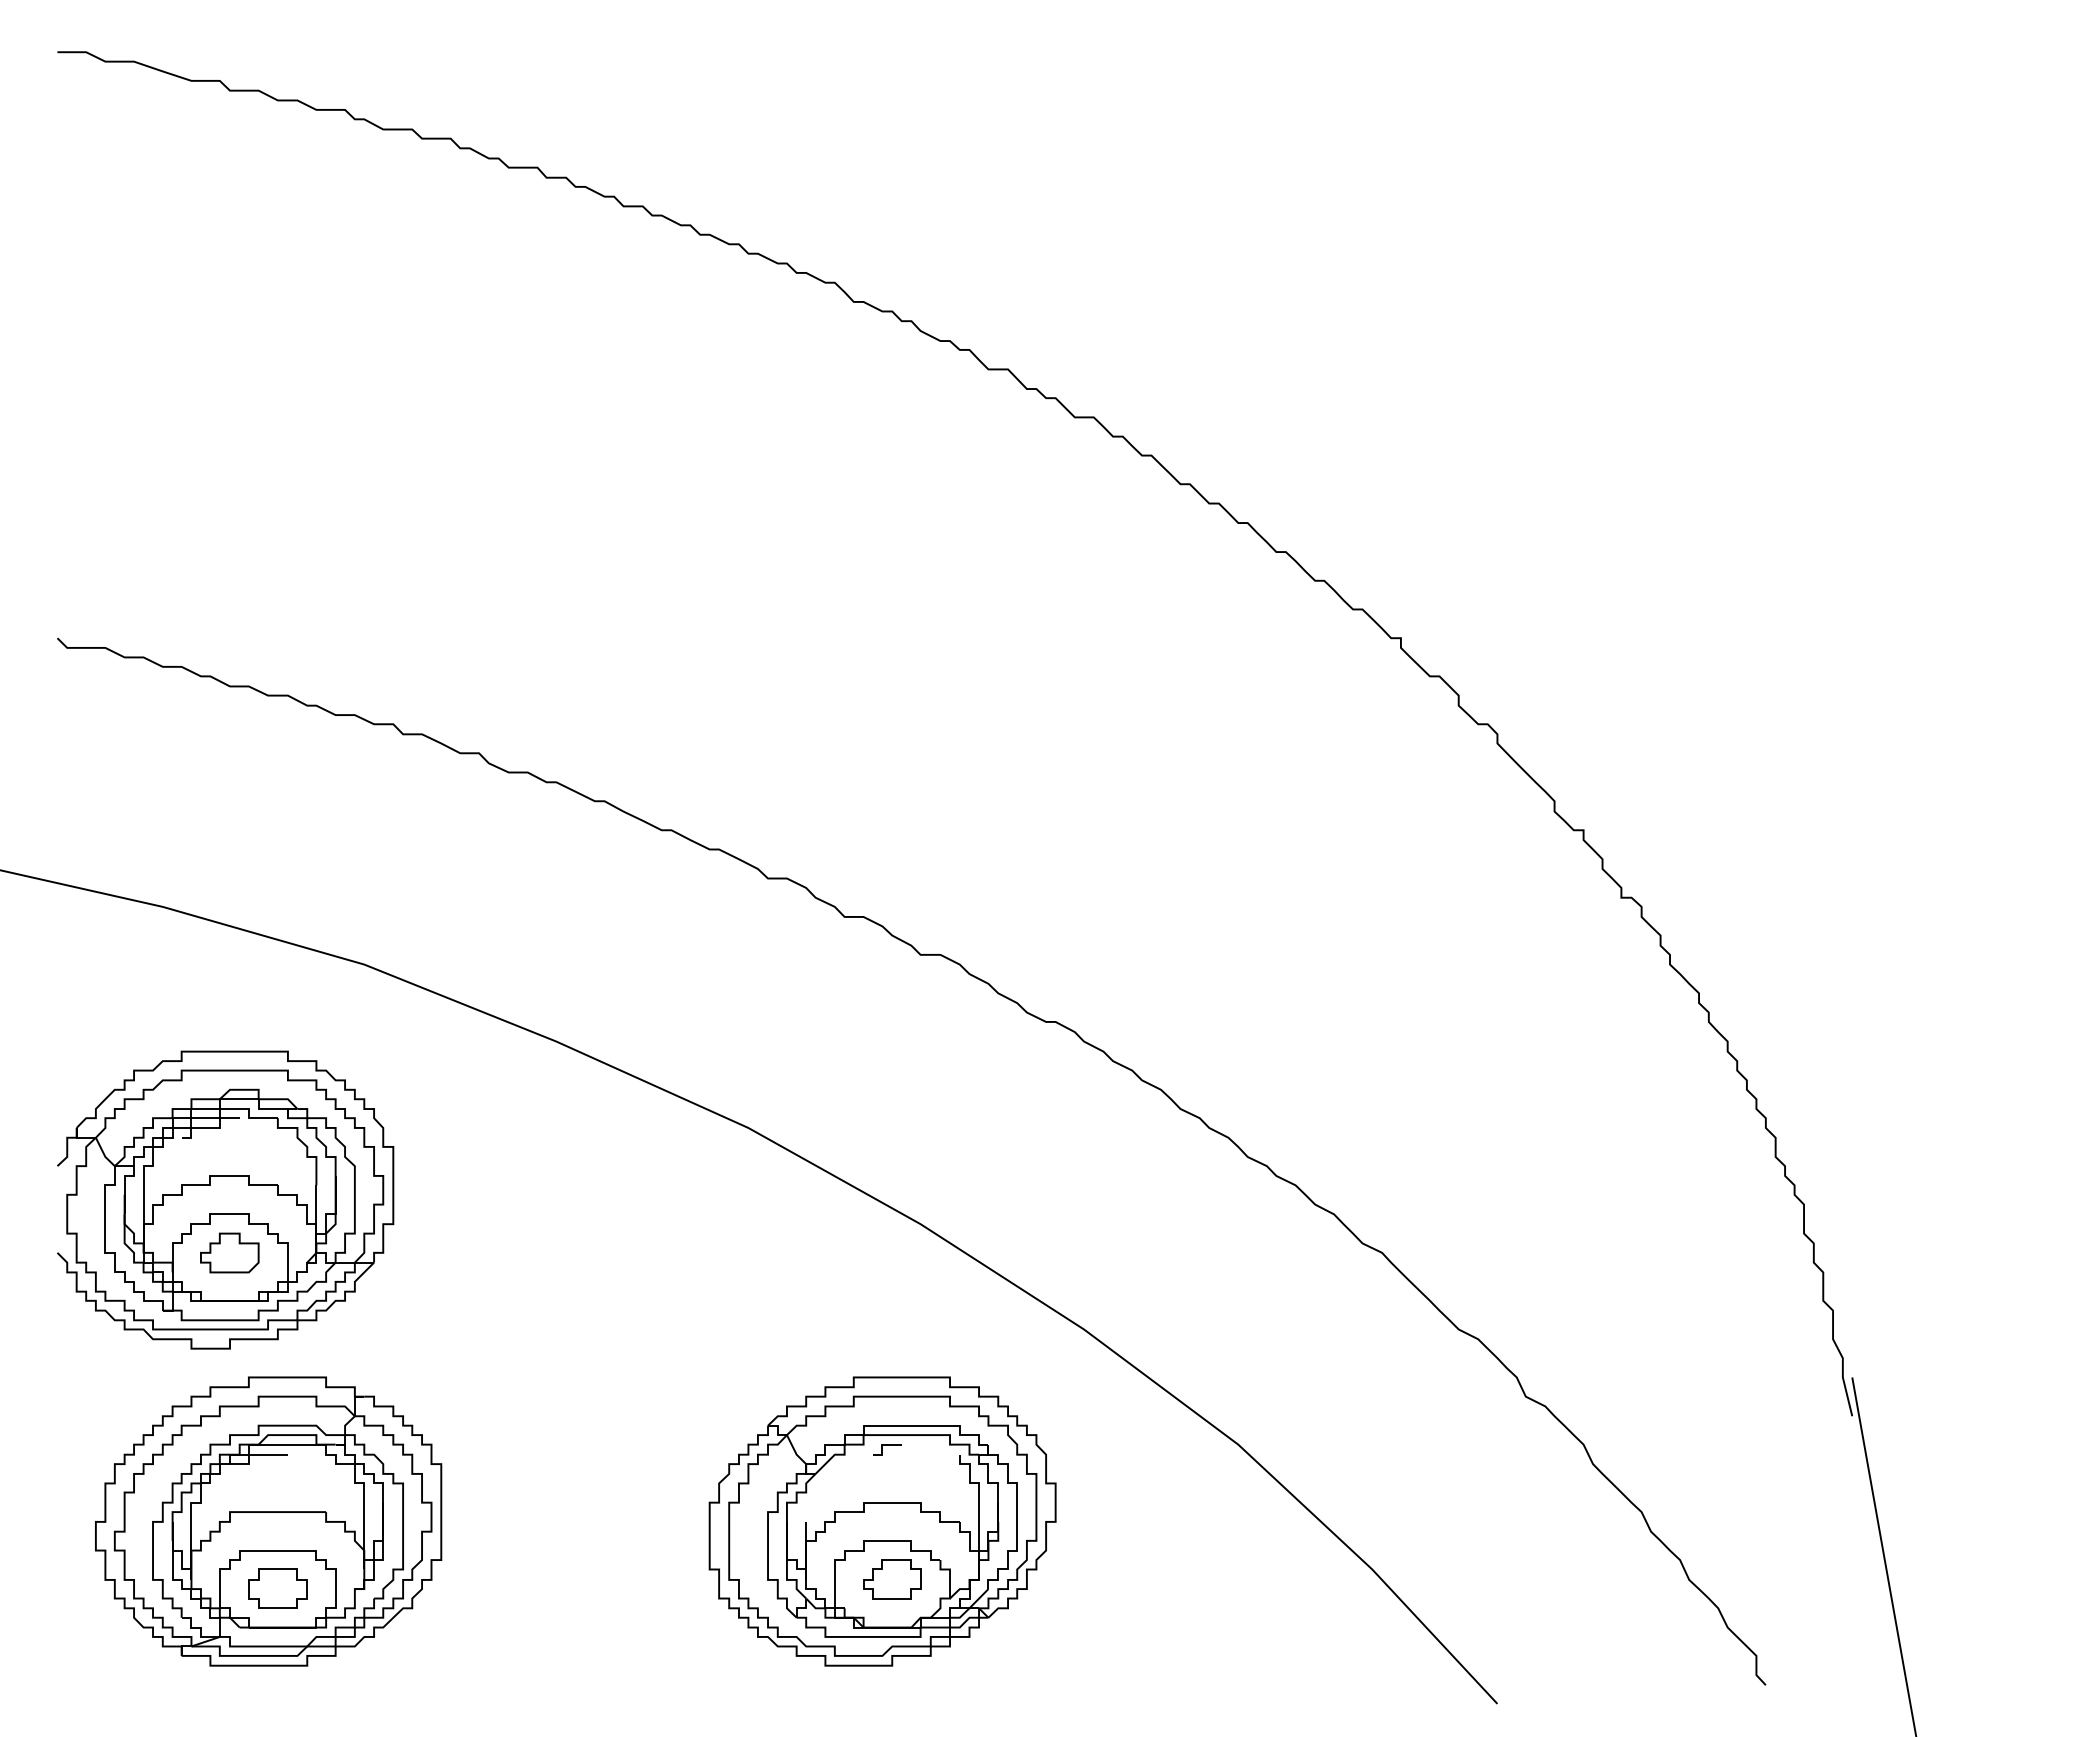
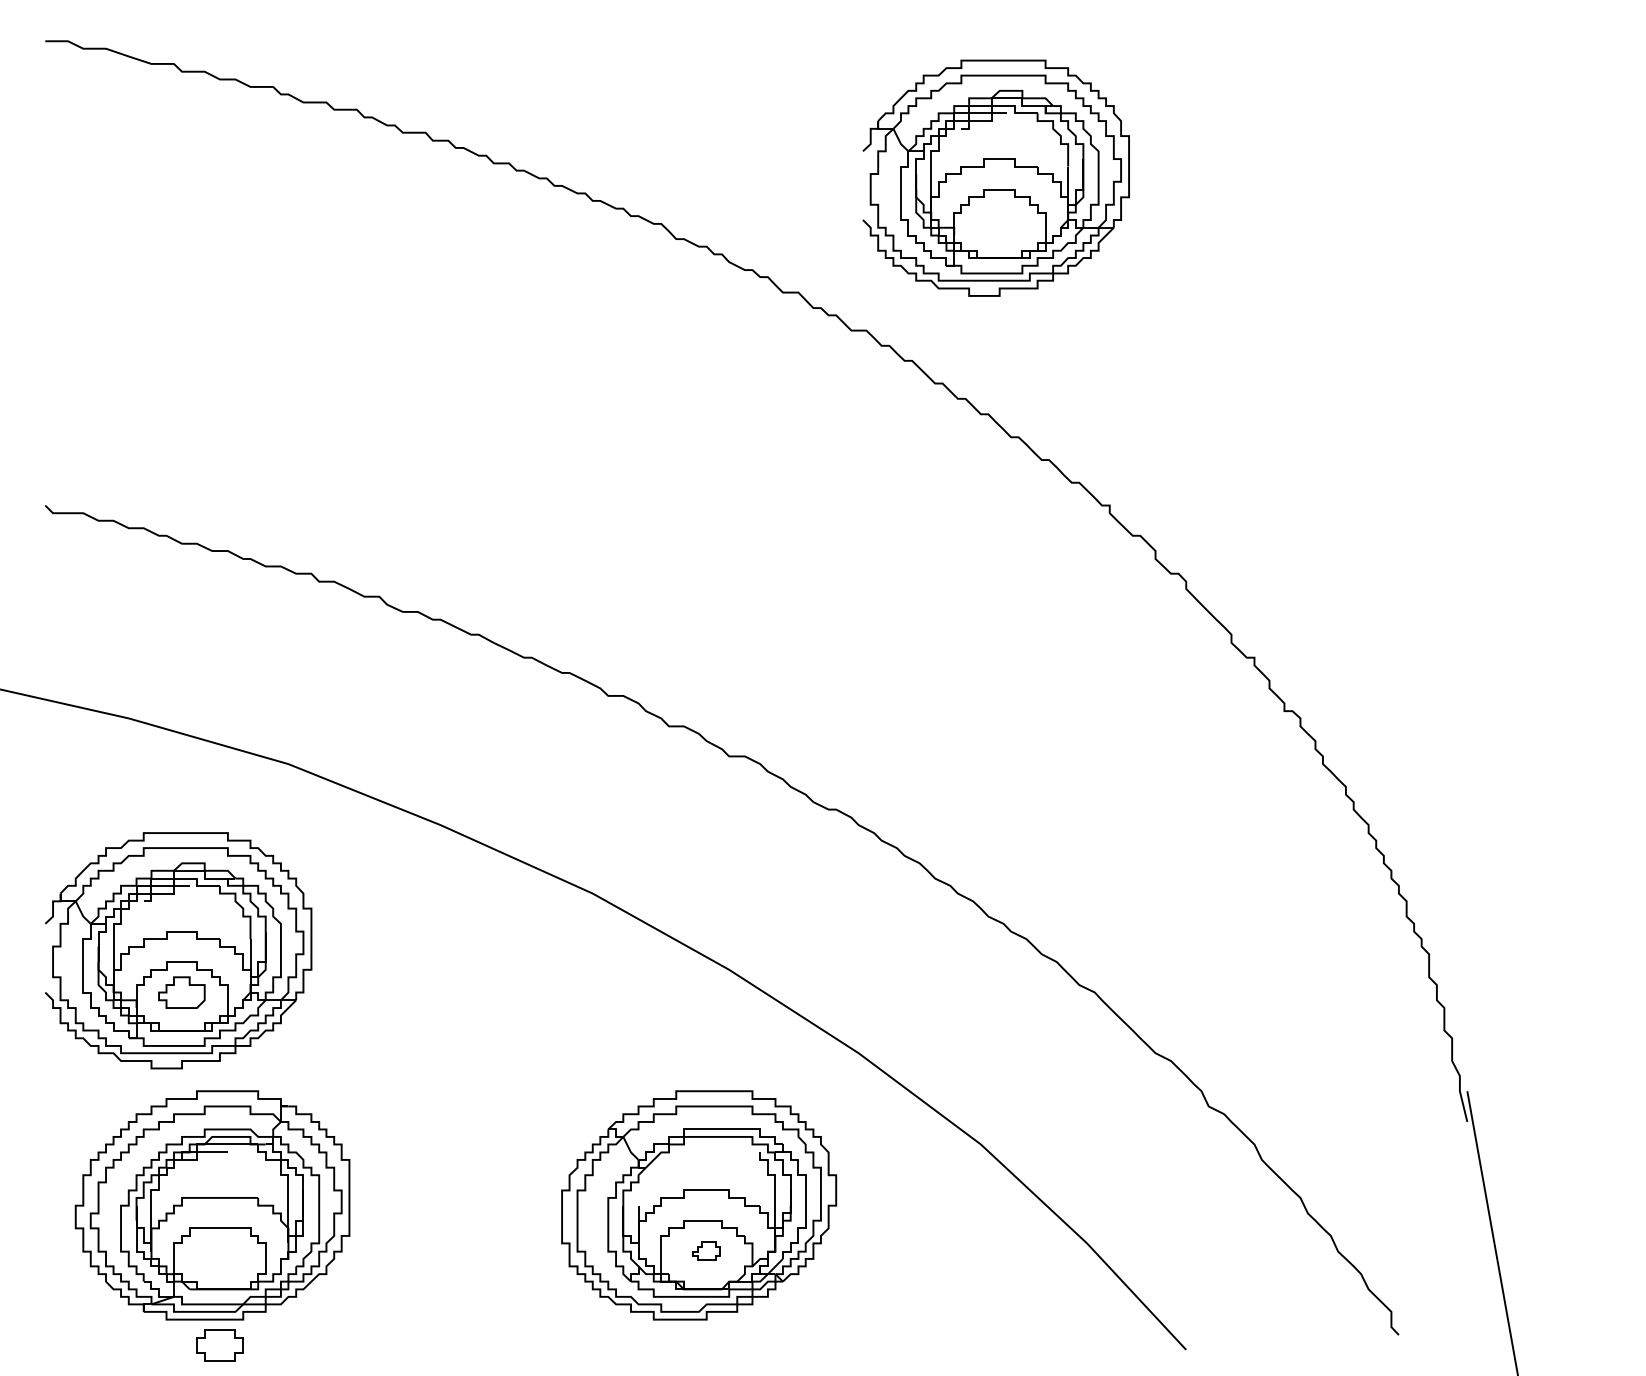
part: (1257, 224) -> (996, 177), added
line: (887, 1445) -> (702, 1145), removed
part: (892, 1579) -> (706, 1251), size x0.6
part: (277, 1588) -> (219, 1344), moved

